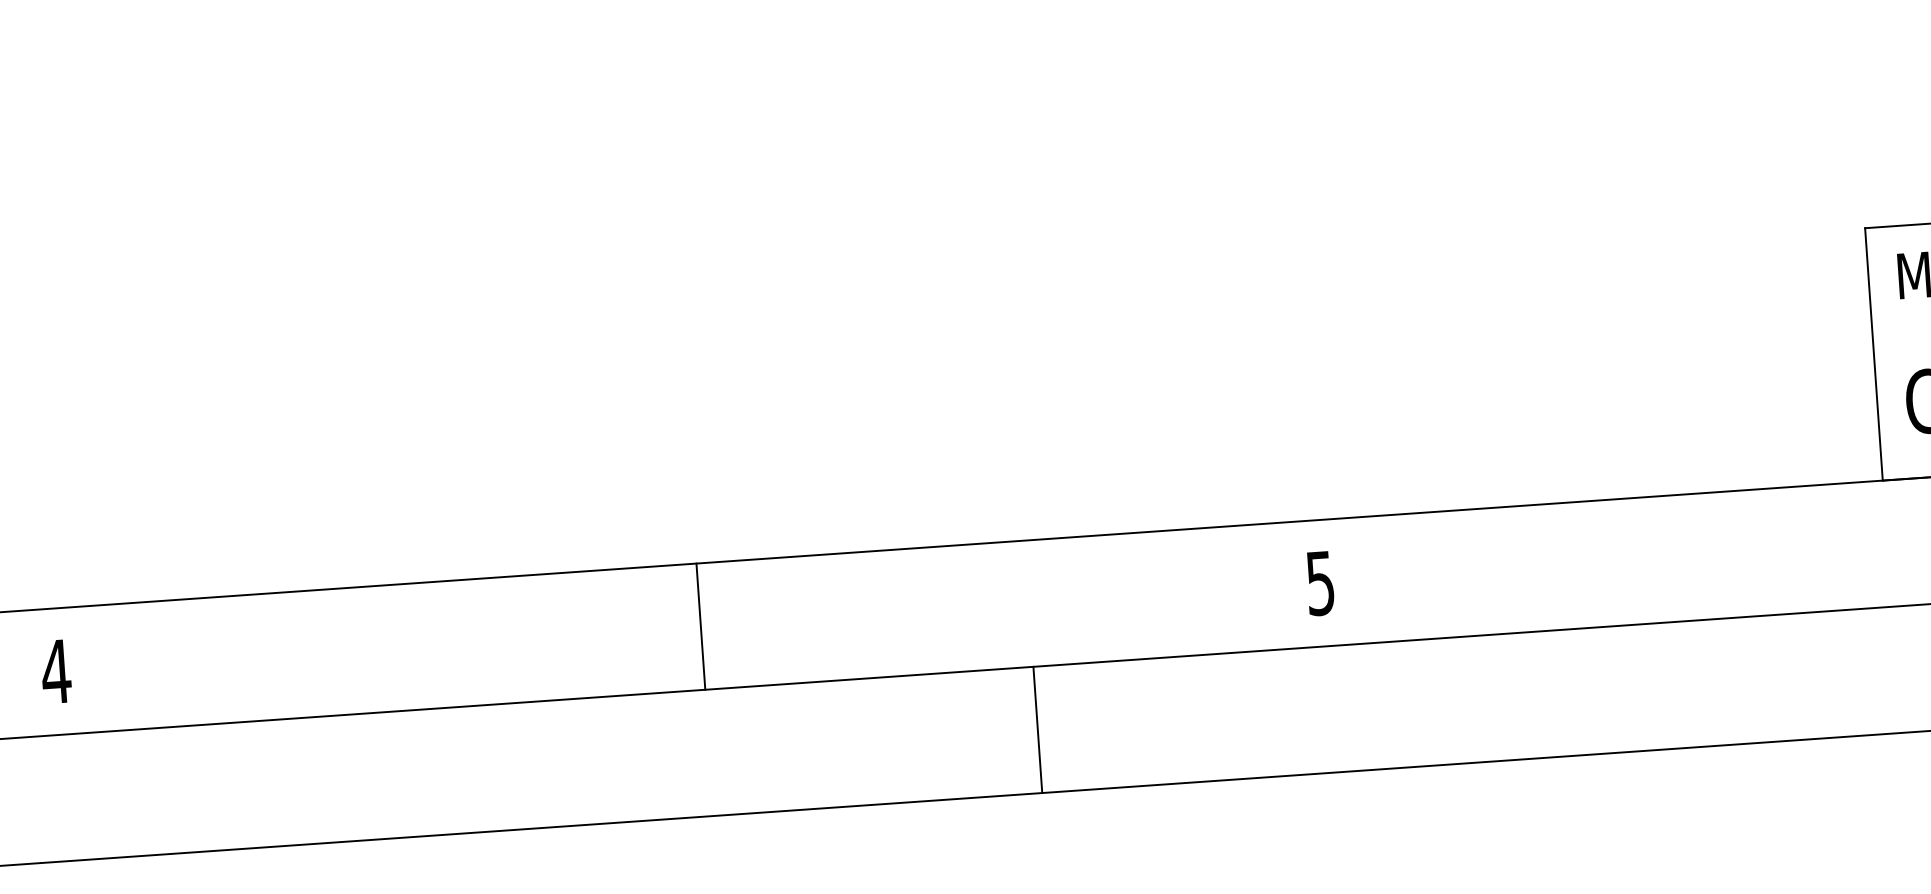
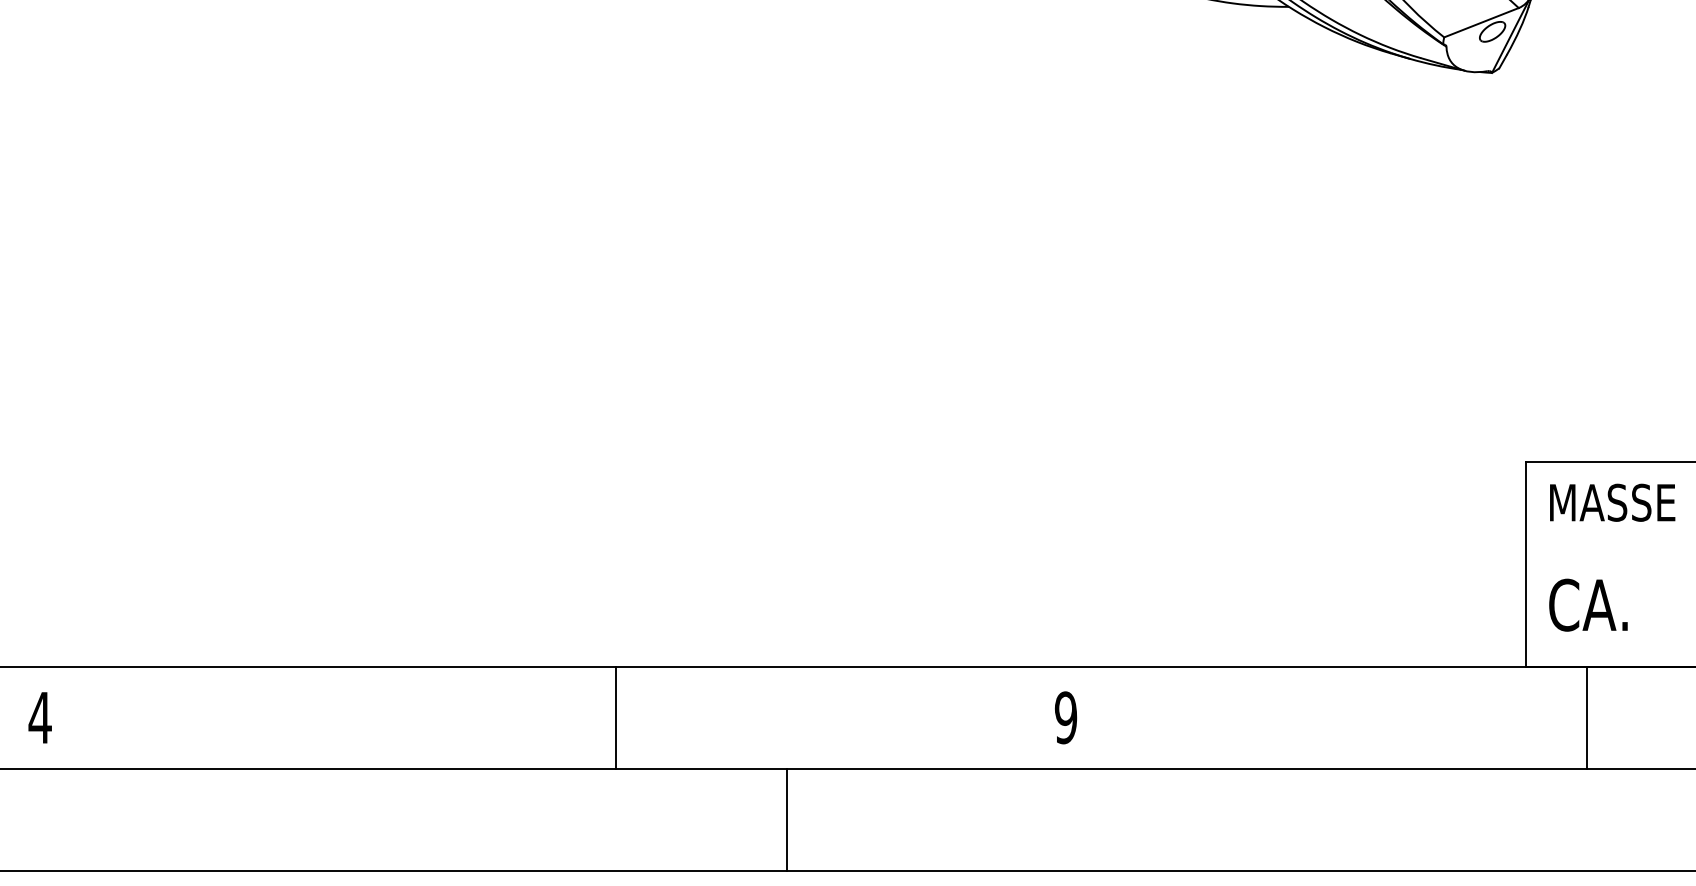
text: (1319, 582) -> (1065, 717), 5 -> 9
line: (701, 626) -> (616, 717), moved
line: (1037, 730) -> (786, 820), moved

